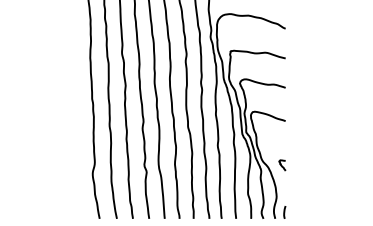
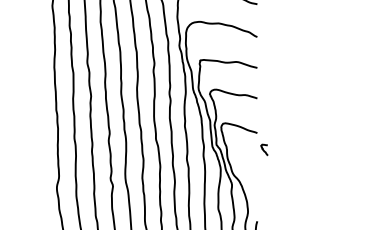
curve: (282, 165) -> (264, 150), moved

